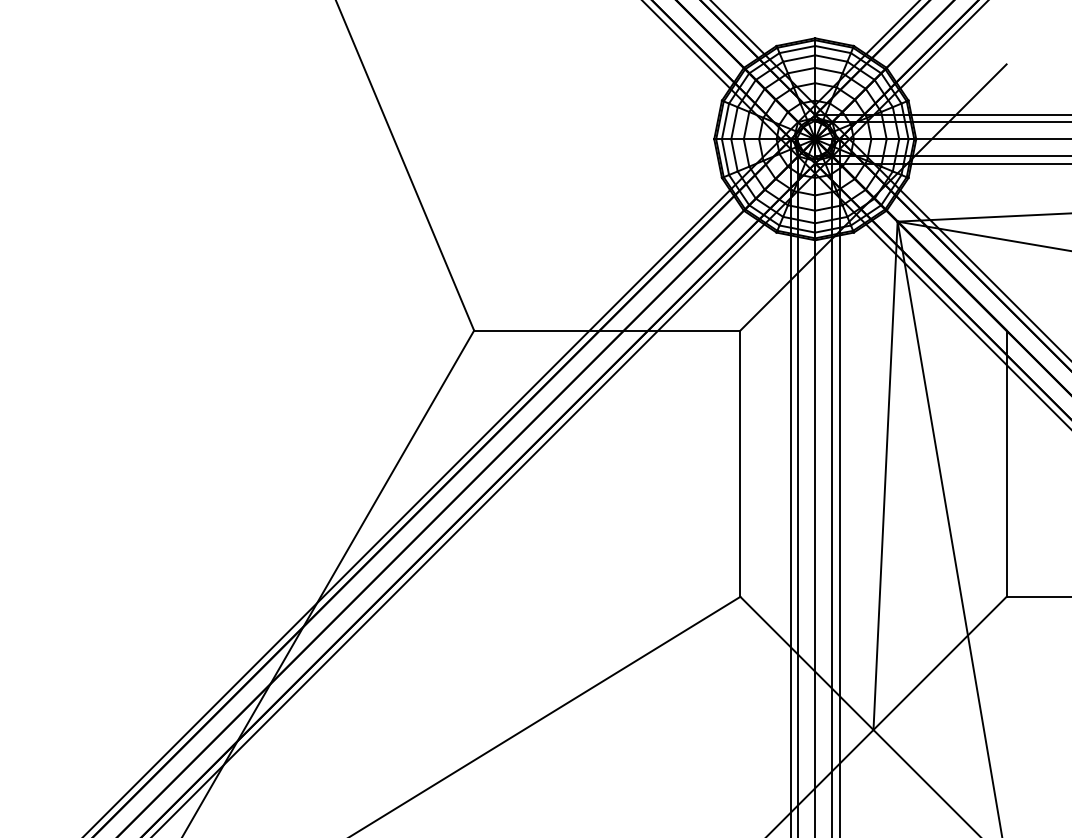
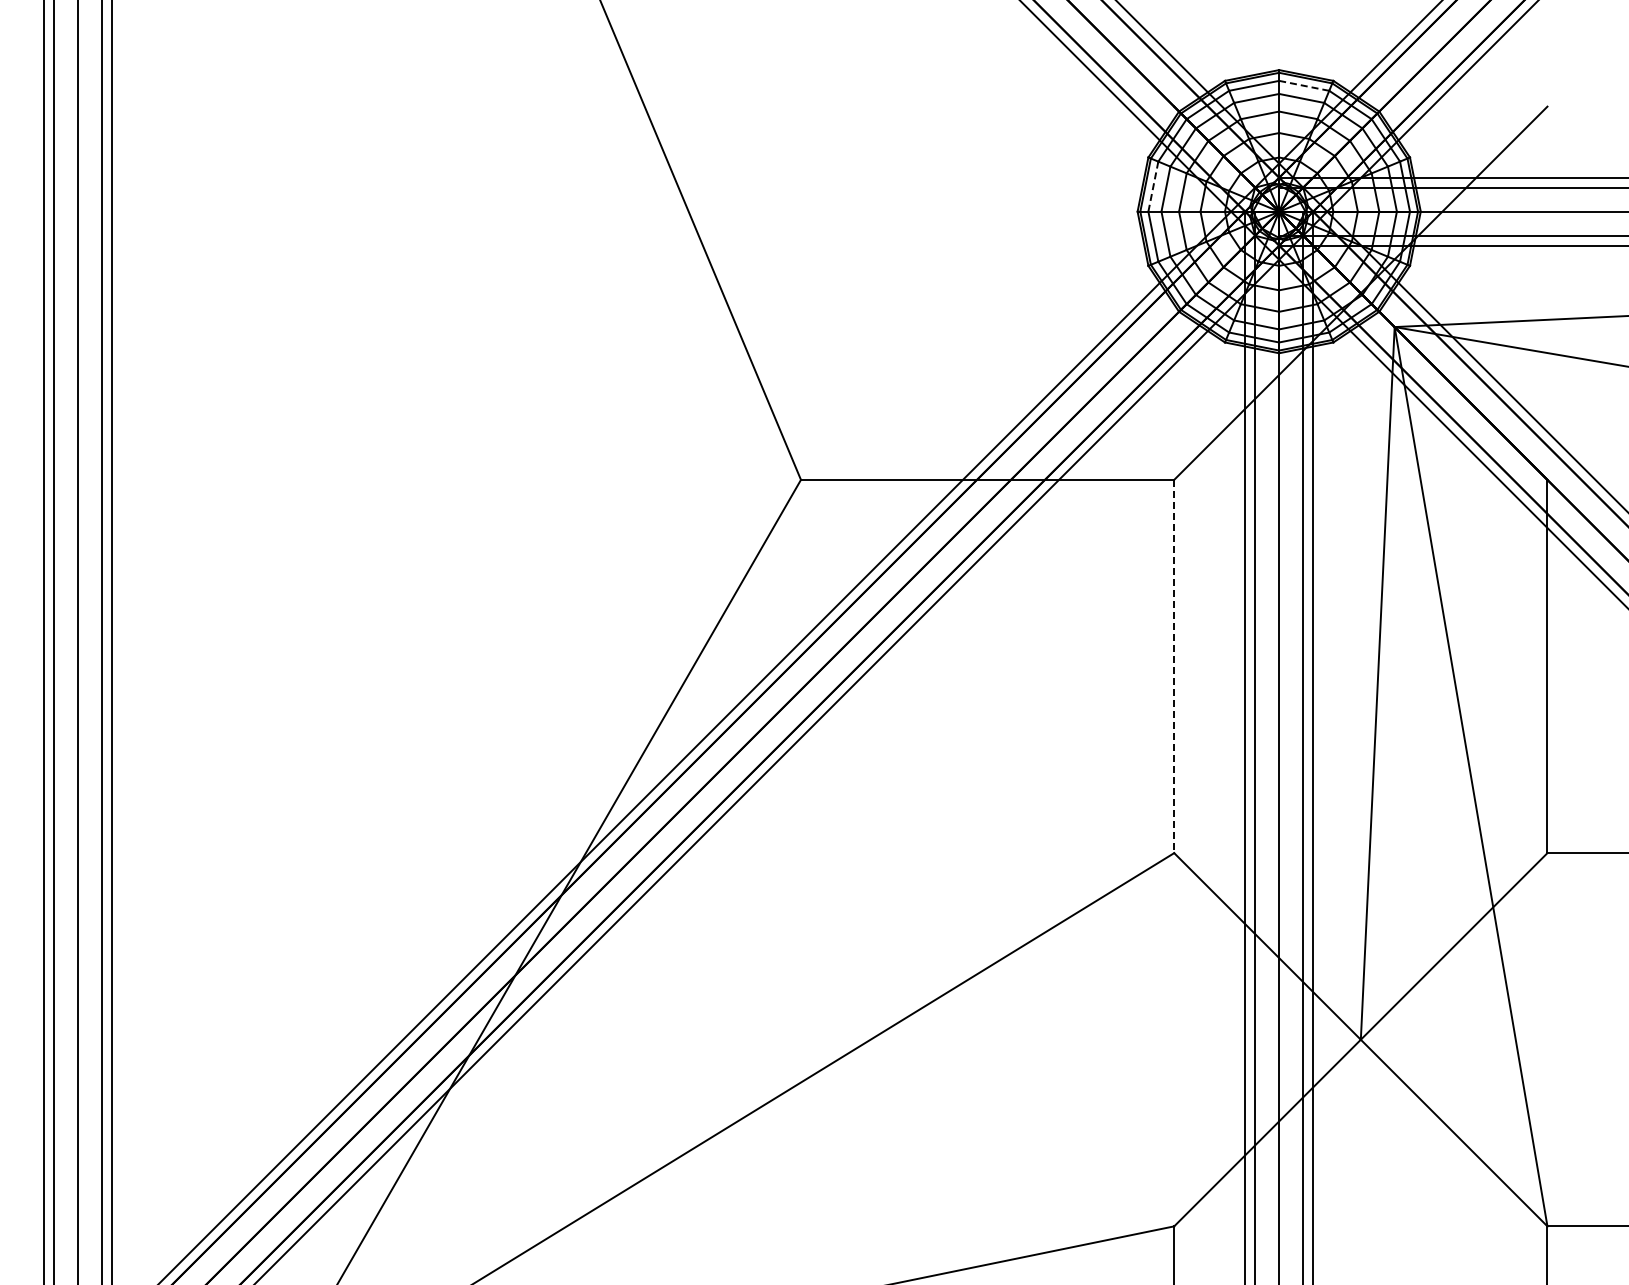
line: (833, 49) -> (1304, 85), solid -> dashed
line: (725, 121) -> (1153, 186), solid -> dashed
line: (740, 463) -> (1174, 666), solid -> dashed

